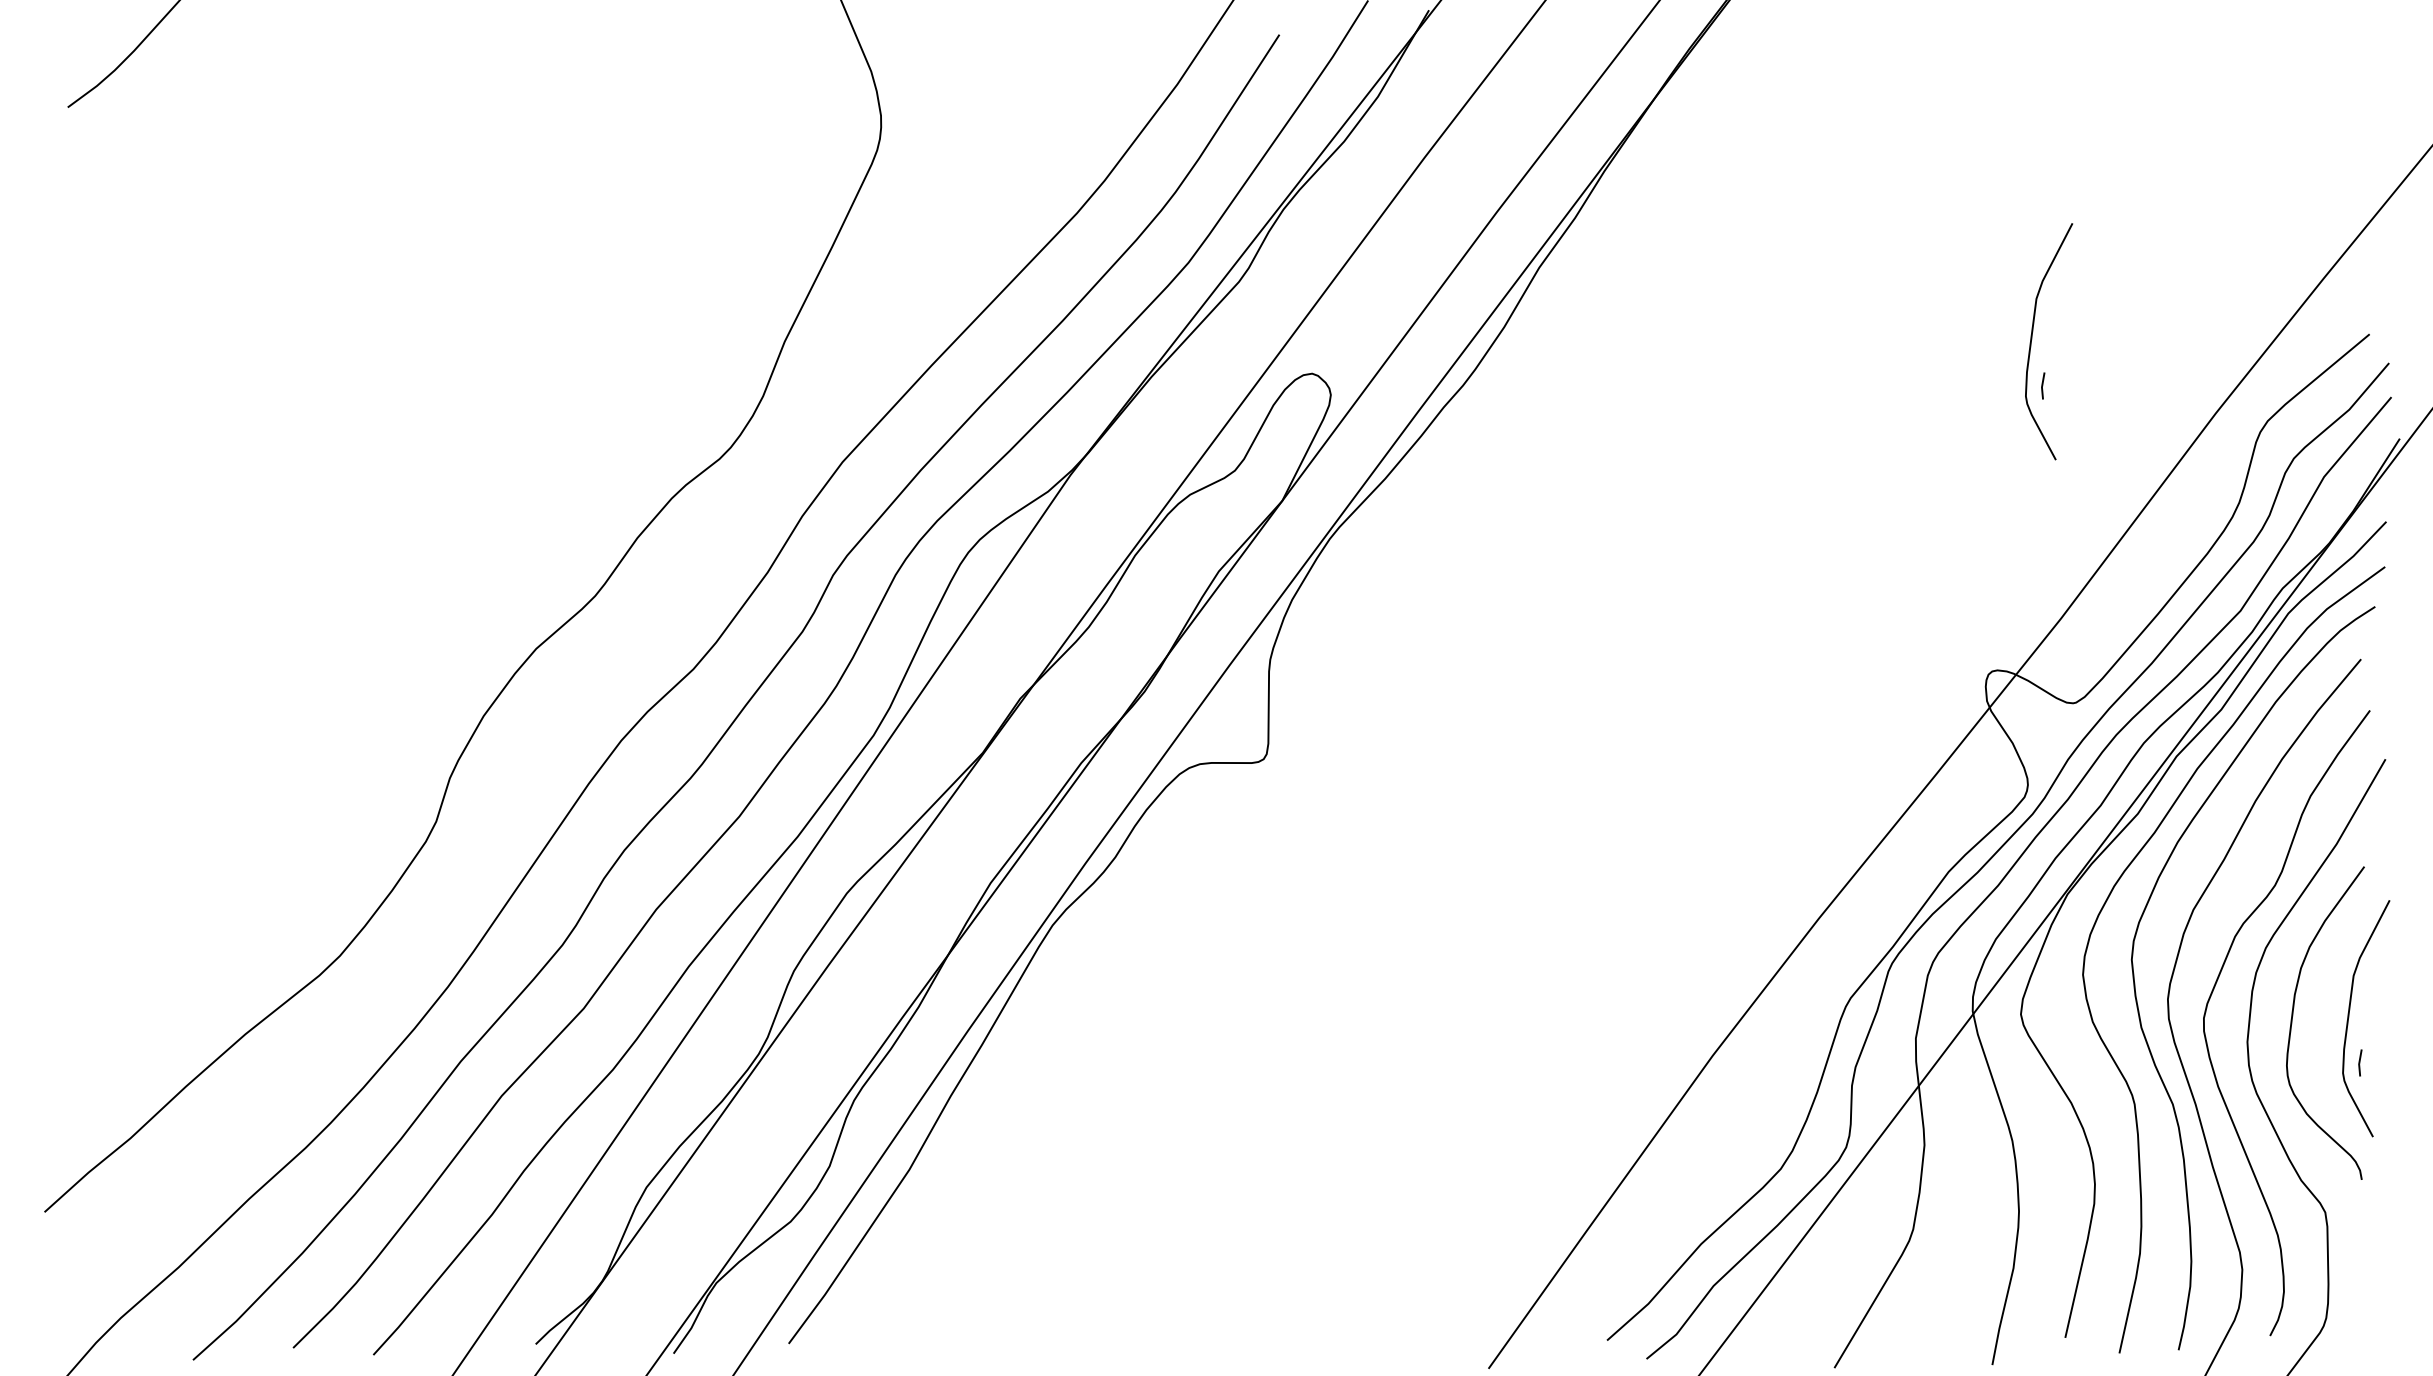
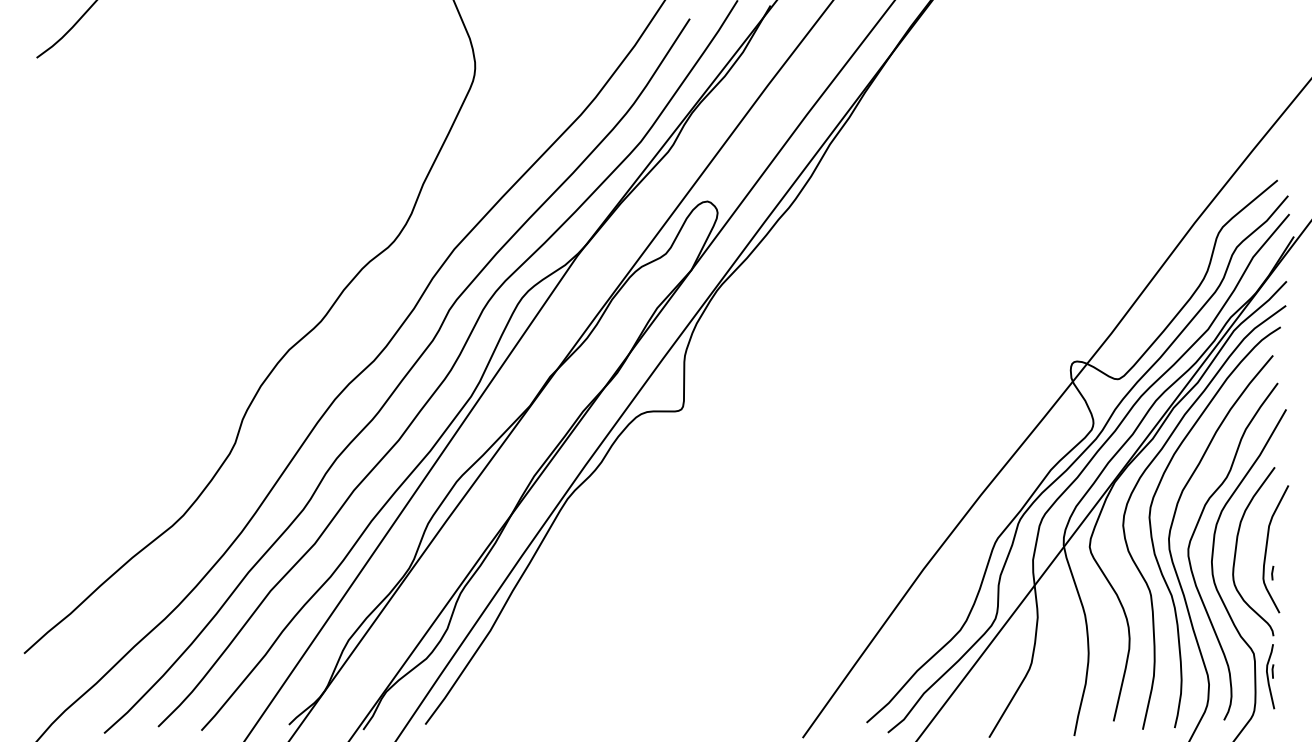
part: (2033, 340) -> (1096, 183), removed
part: (2356, 1254) -> (1270, 676), added

